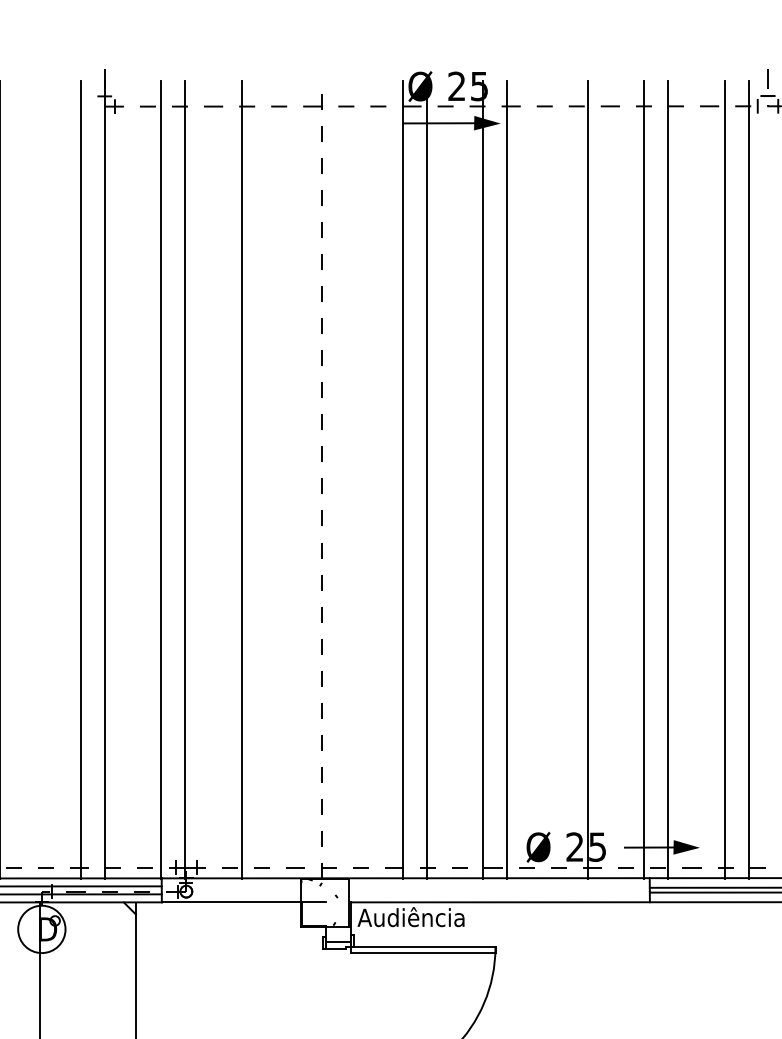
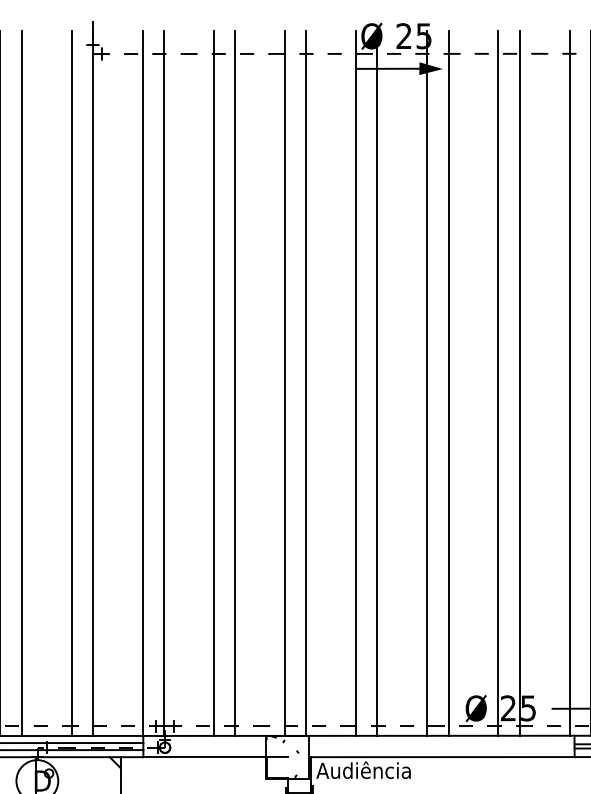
line: (24, 479) -> (22, 383), added
line: (265, 479) -> (234, 383), added
line: (322, 479) -> (285, 383), dashed -> solid
line: (346, 479) -> (306, 383), added
line: (563, 479) -> (498, 383), added

